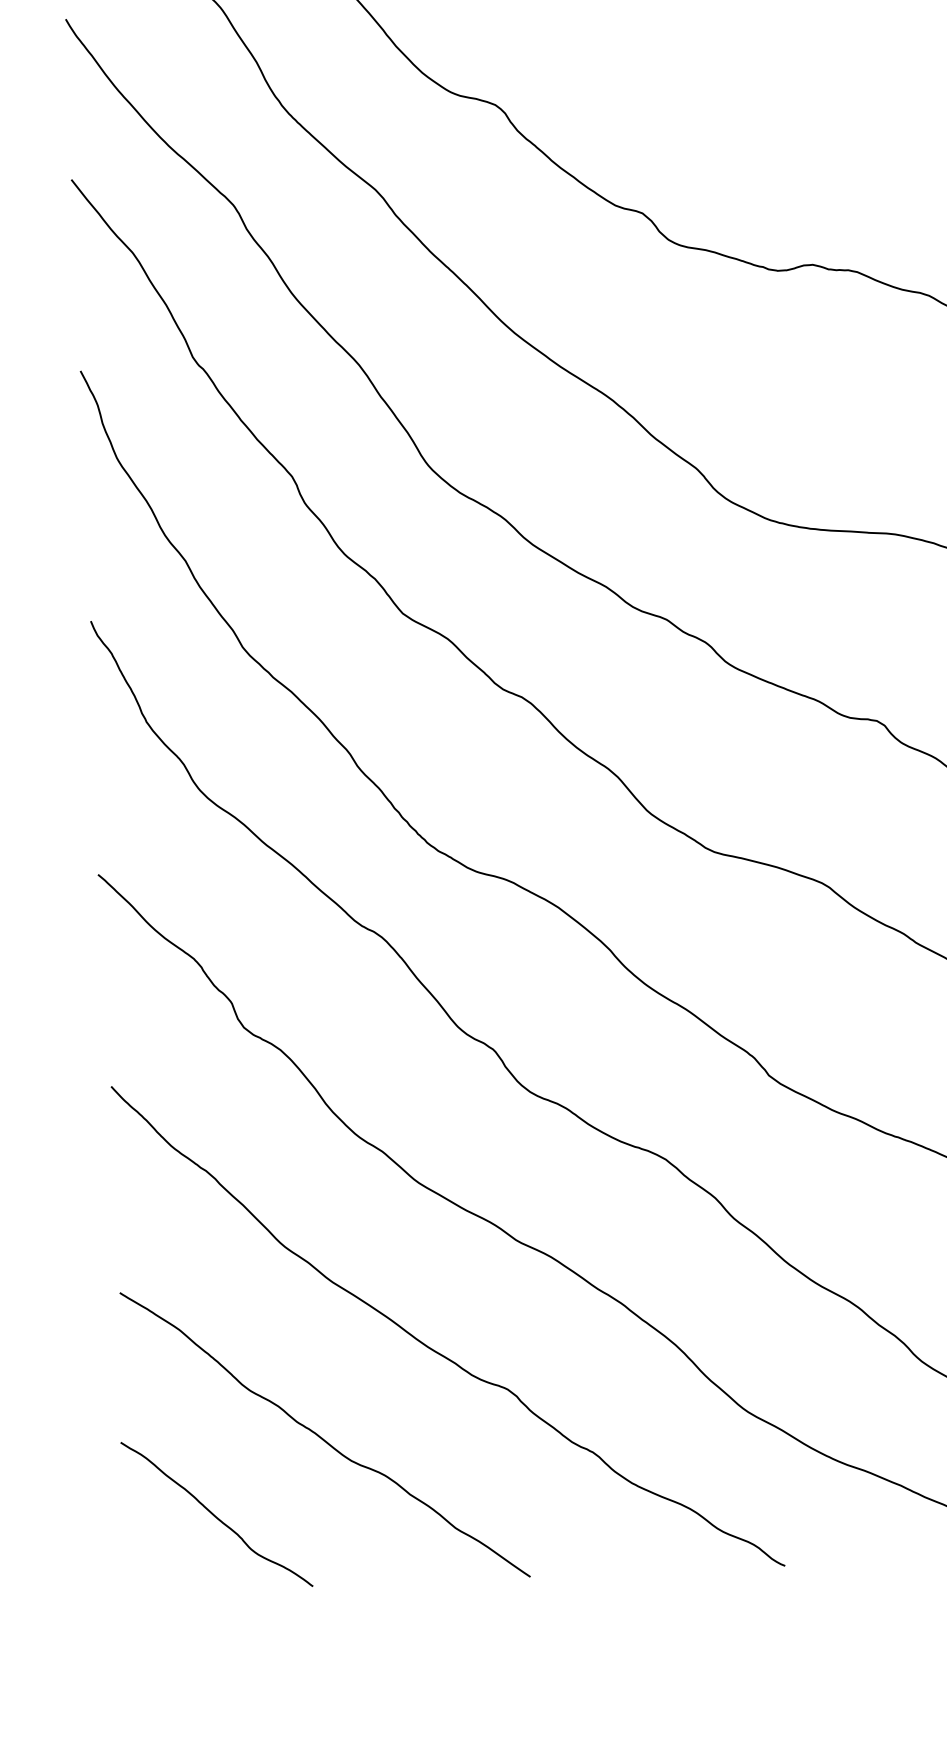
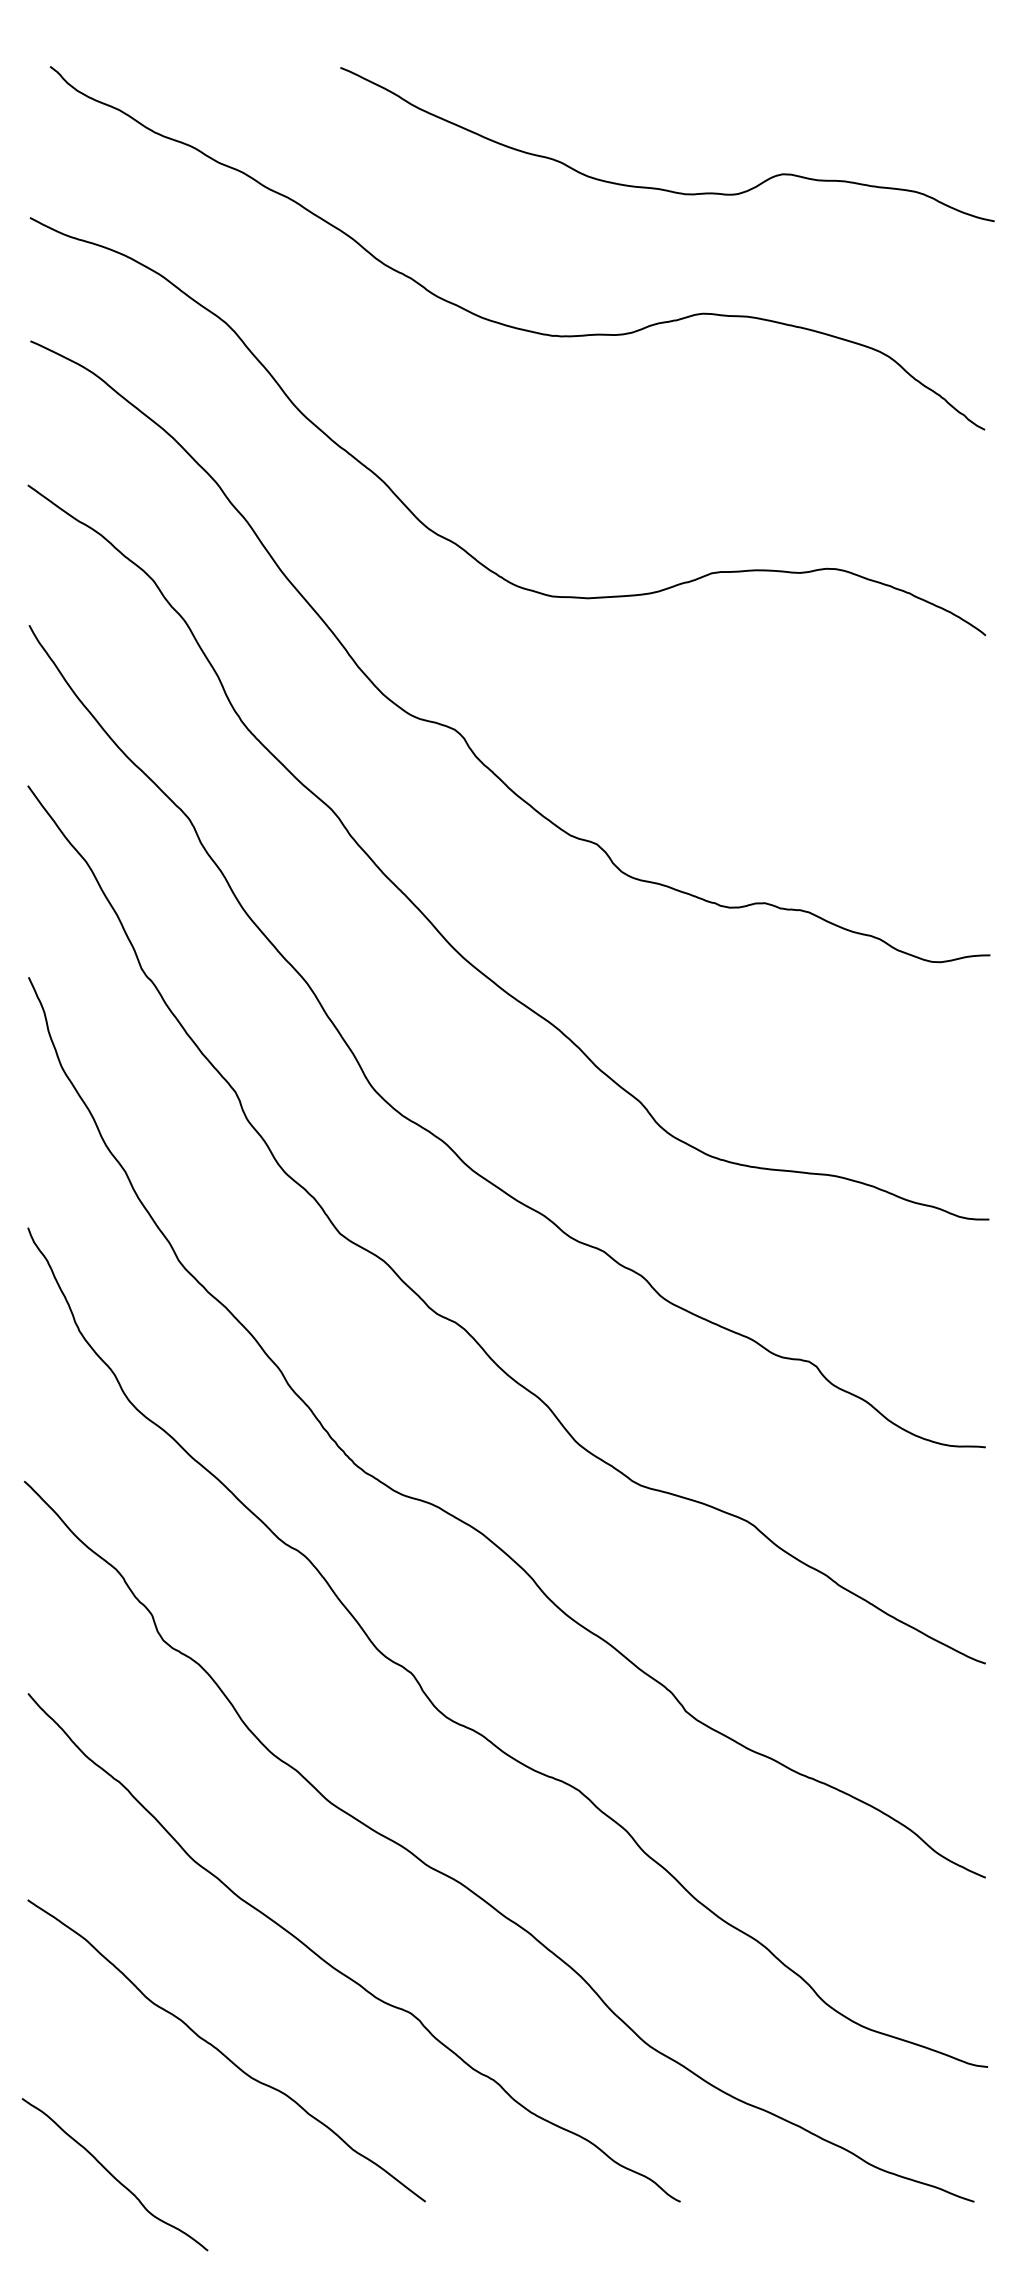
curve: (215, 1515) -> (113, 2175), moved

